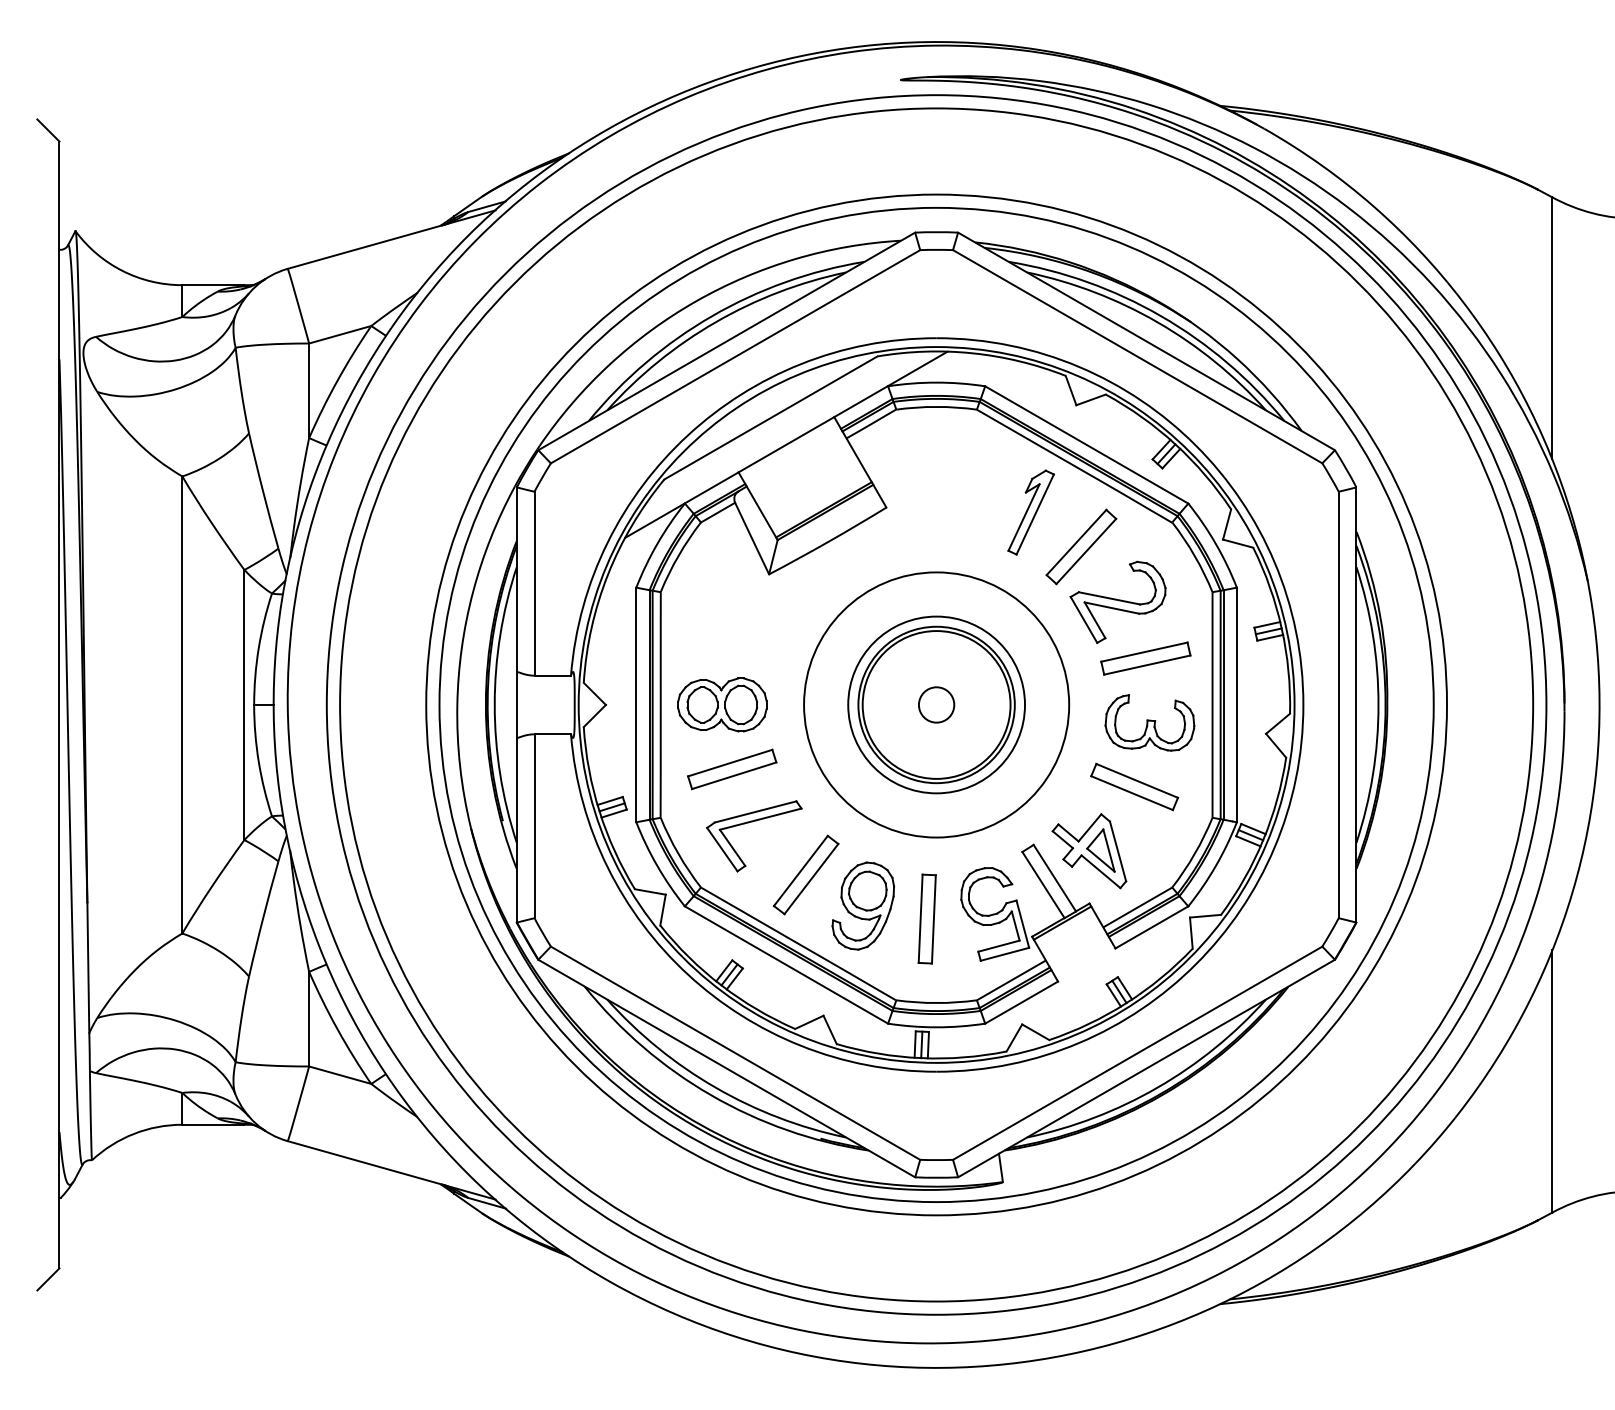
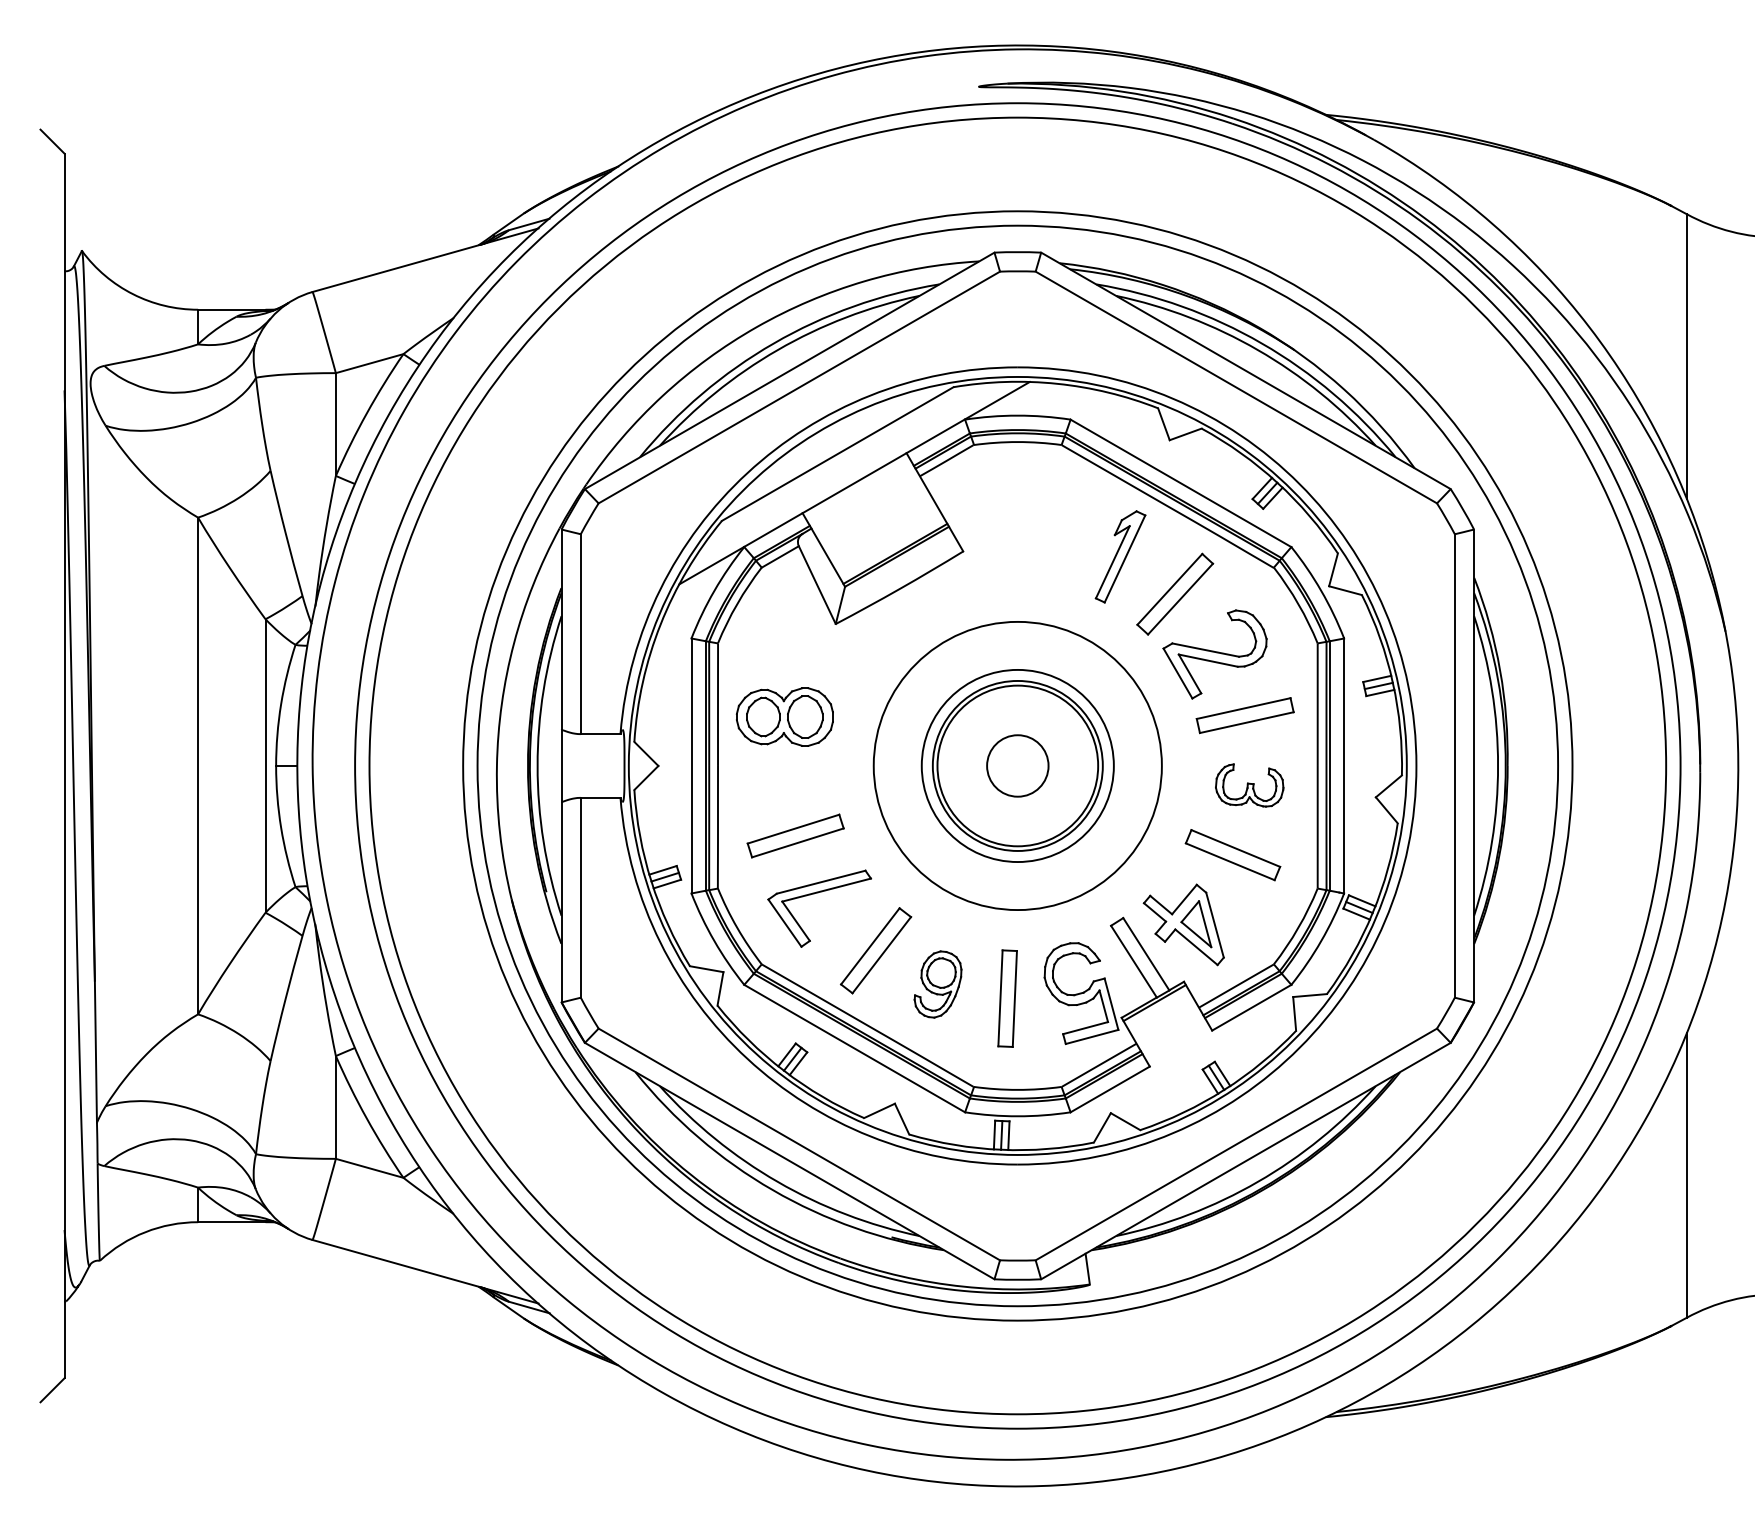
part: (722, 704) -> (785, 716), moved
circle: (936, 704) -> (1017, 765), size x1.6
part: (1149, 722) -> (1249, 785), size x0.7
part: (862, 905) -> (937, 983), size x0.7

